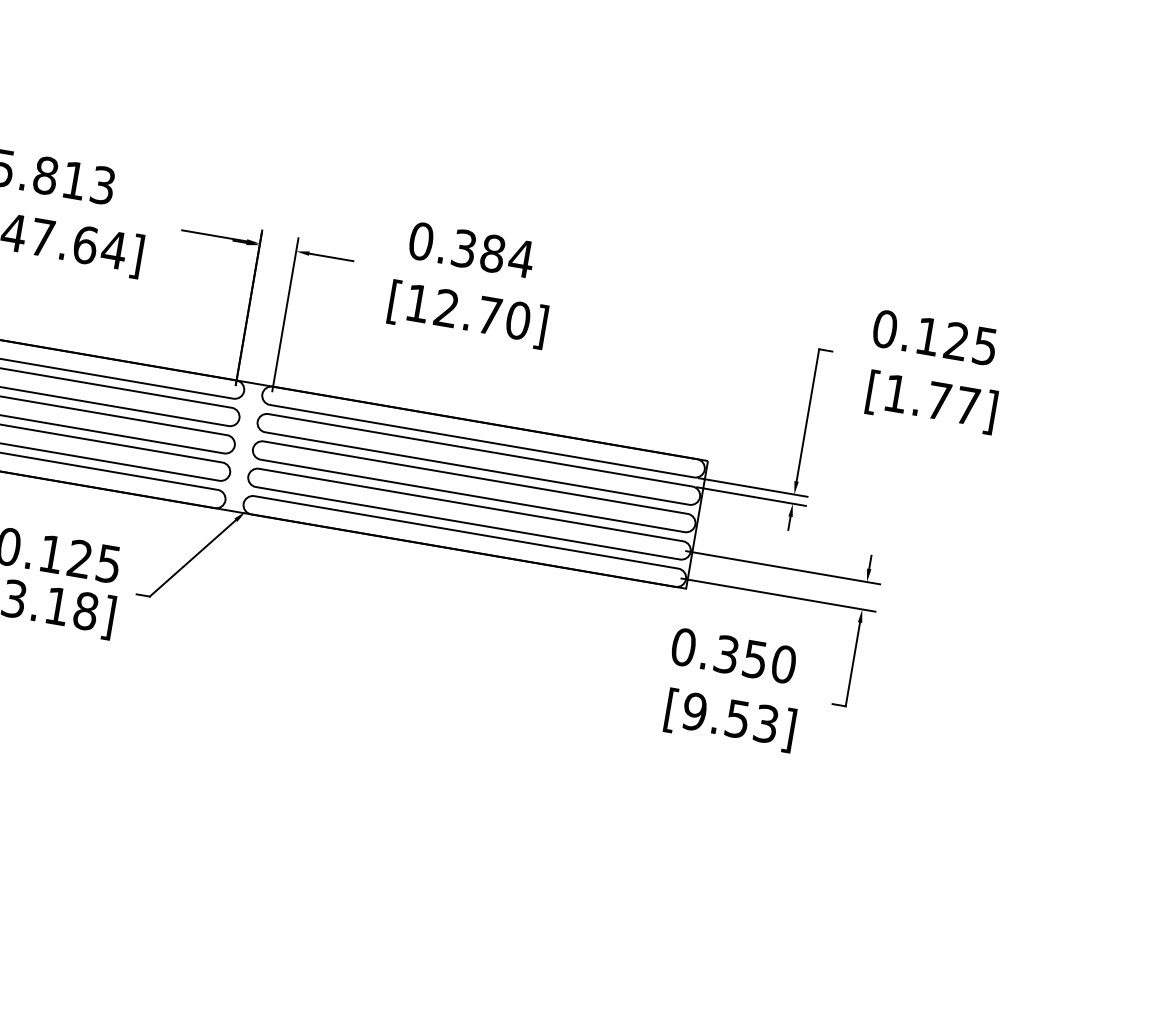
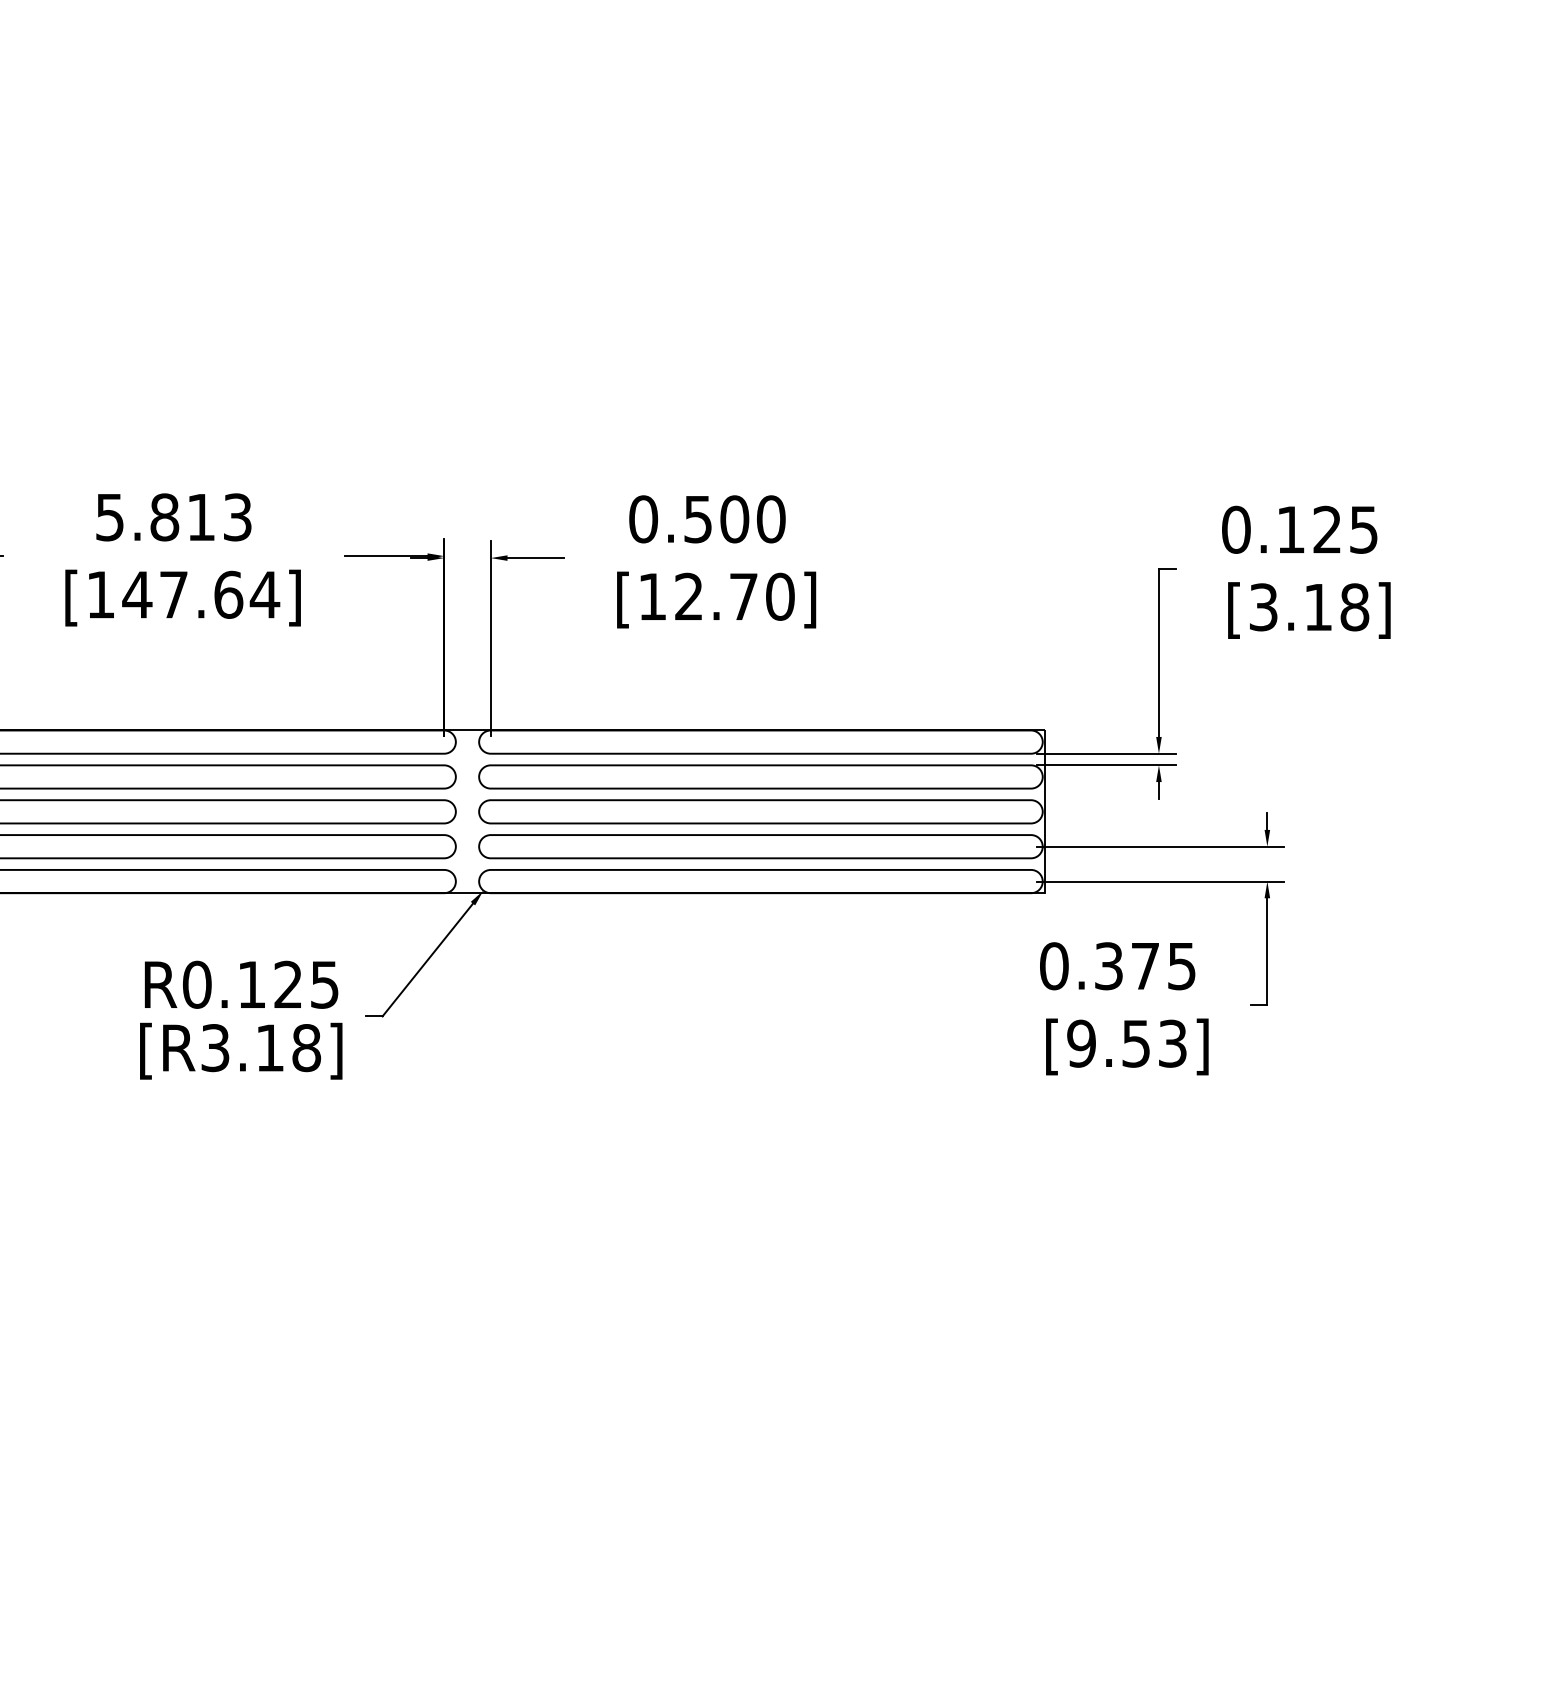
text: (493, 253) -> (735, 519), 0.384 -> 0.500
text: (932, 400) -> (1309, 607), [1.77] -> [3.18]
text: (769, 662) -> (1163, 966), 0.350 -> 0.375

